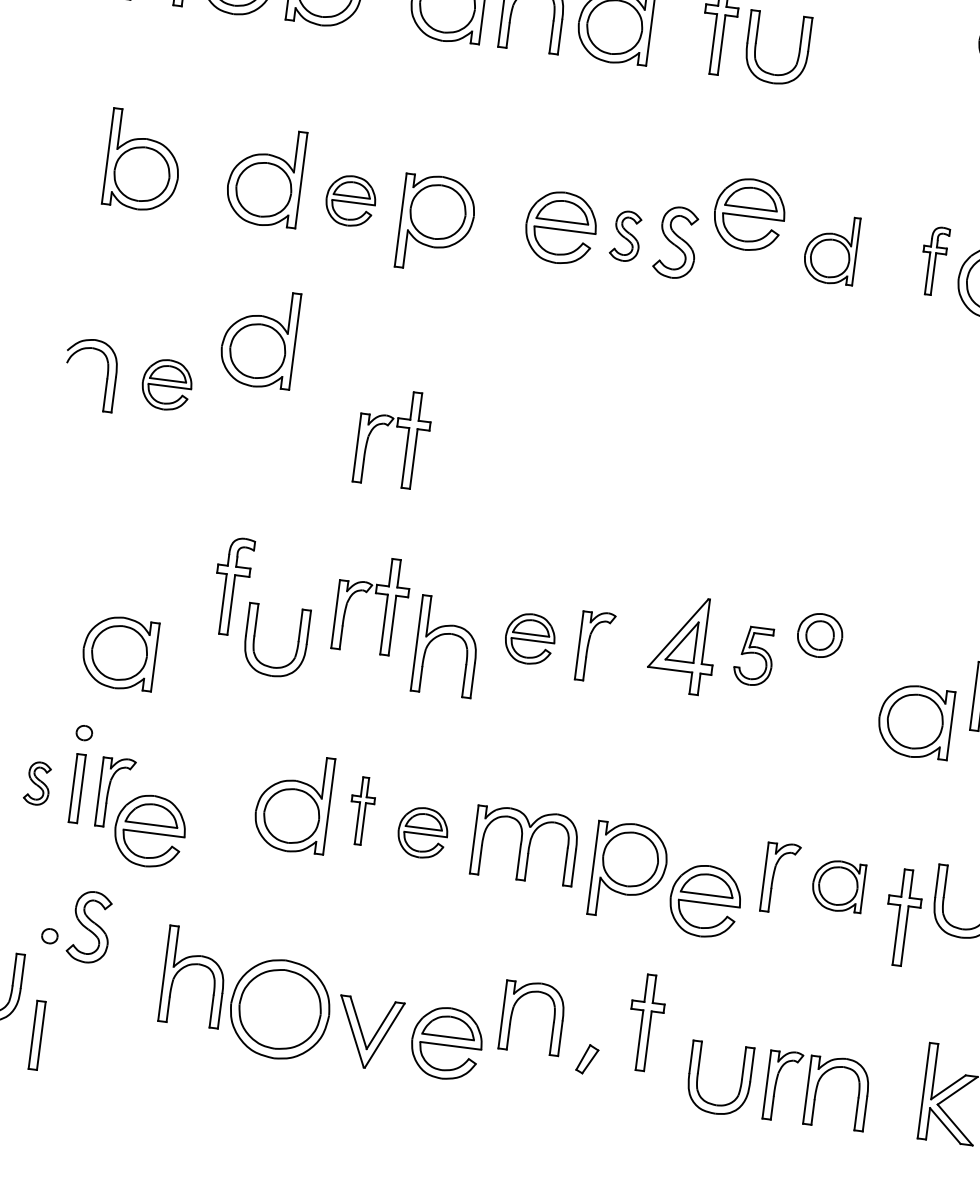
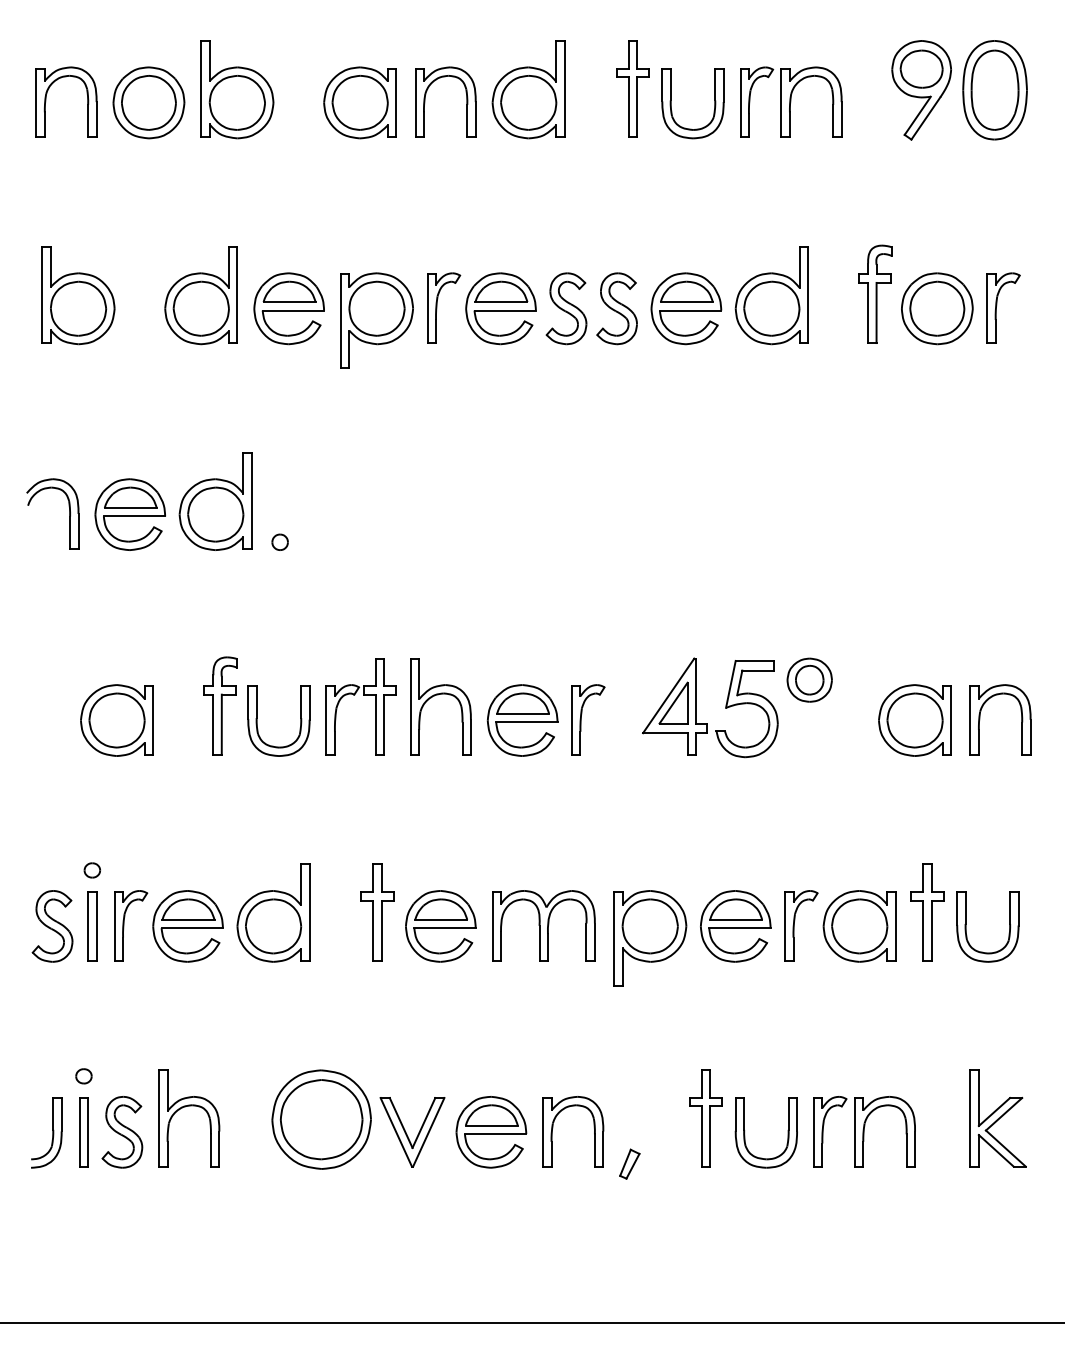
part: (875, 59) -> (791, 101), added
part: (350, 200) -> (288, 308), size x1.43
part: (749, 214) -> (686, 308), moved
part: (498, 218) -> (437, 307), added
part: (626, 235) -> (566, 308), size x1.43
part: (831, 249) -> (771, 295), size x1.43
part: (934, 260) -> (875, 293), size x1.43
part: (259, 338) -> (215, 501), moved
part: (166, 384) -> (129, 514), size x1.43
part: (396, 427) -> (363, 527), removed
part: (311, 430) -> (279, 541), added
part: (445, 635) -> (438, 695), moved
part: (254, 638) -> (257, 720), moved
part: (530, 639) -> (522, 720), size x1.43
part: (118, 652) -> (116, 720), moved
part: (753, 656) -> (746, 709), size x1.67
part: (914, 721) -> (914, 720), moved
part: (37, 783) -> (52, 926), size x1.67
part: (293, 802) -> (273, 912), moved
part: (361, 811) -> (377, 912), size x1.43
part: (149, 831) -> (187, 926), moved
part: (422, 832) -> (440, 926), size x1.43
part: (838, 886) -> (859, 926), size x1.43
part: (705, 901) -> (735, 926), moved
part: (902, 917) -> (927, 912), moved
part: (89, 927) -> (122, 1132), moved
part: (191, 965) -> (185, 1107), moved
part: (513, 1011) -> (553, 1128), moved
part: (645, 1022) -> (705, 1118), moved
part: (36, 1035) -> (83, 1132), moved
part: (587, 1058) -> (629, 1163), moved

